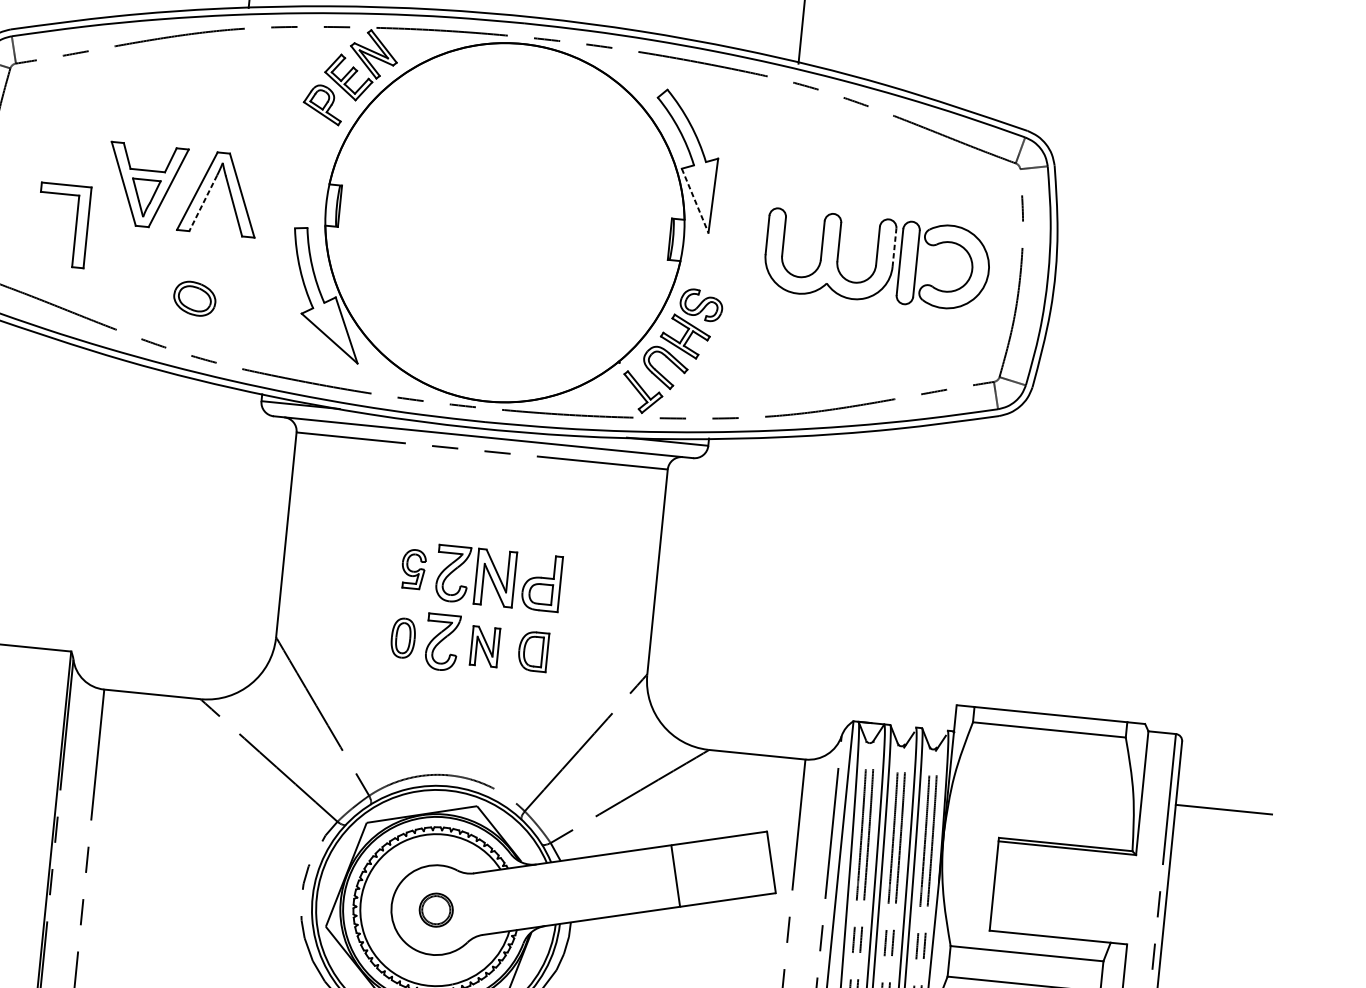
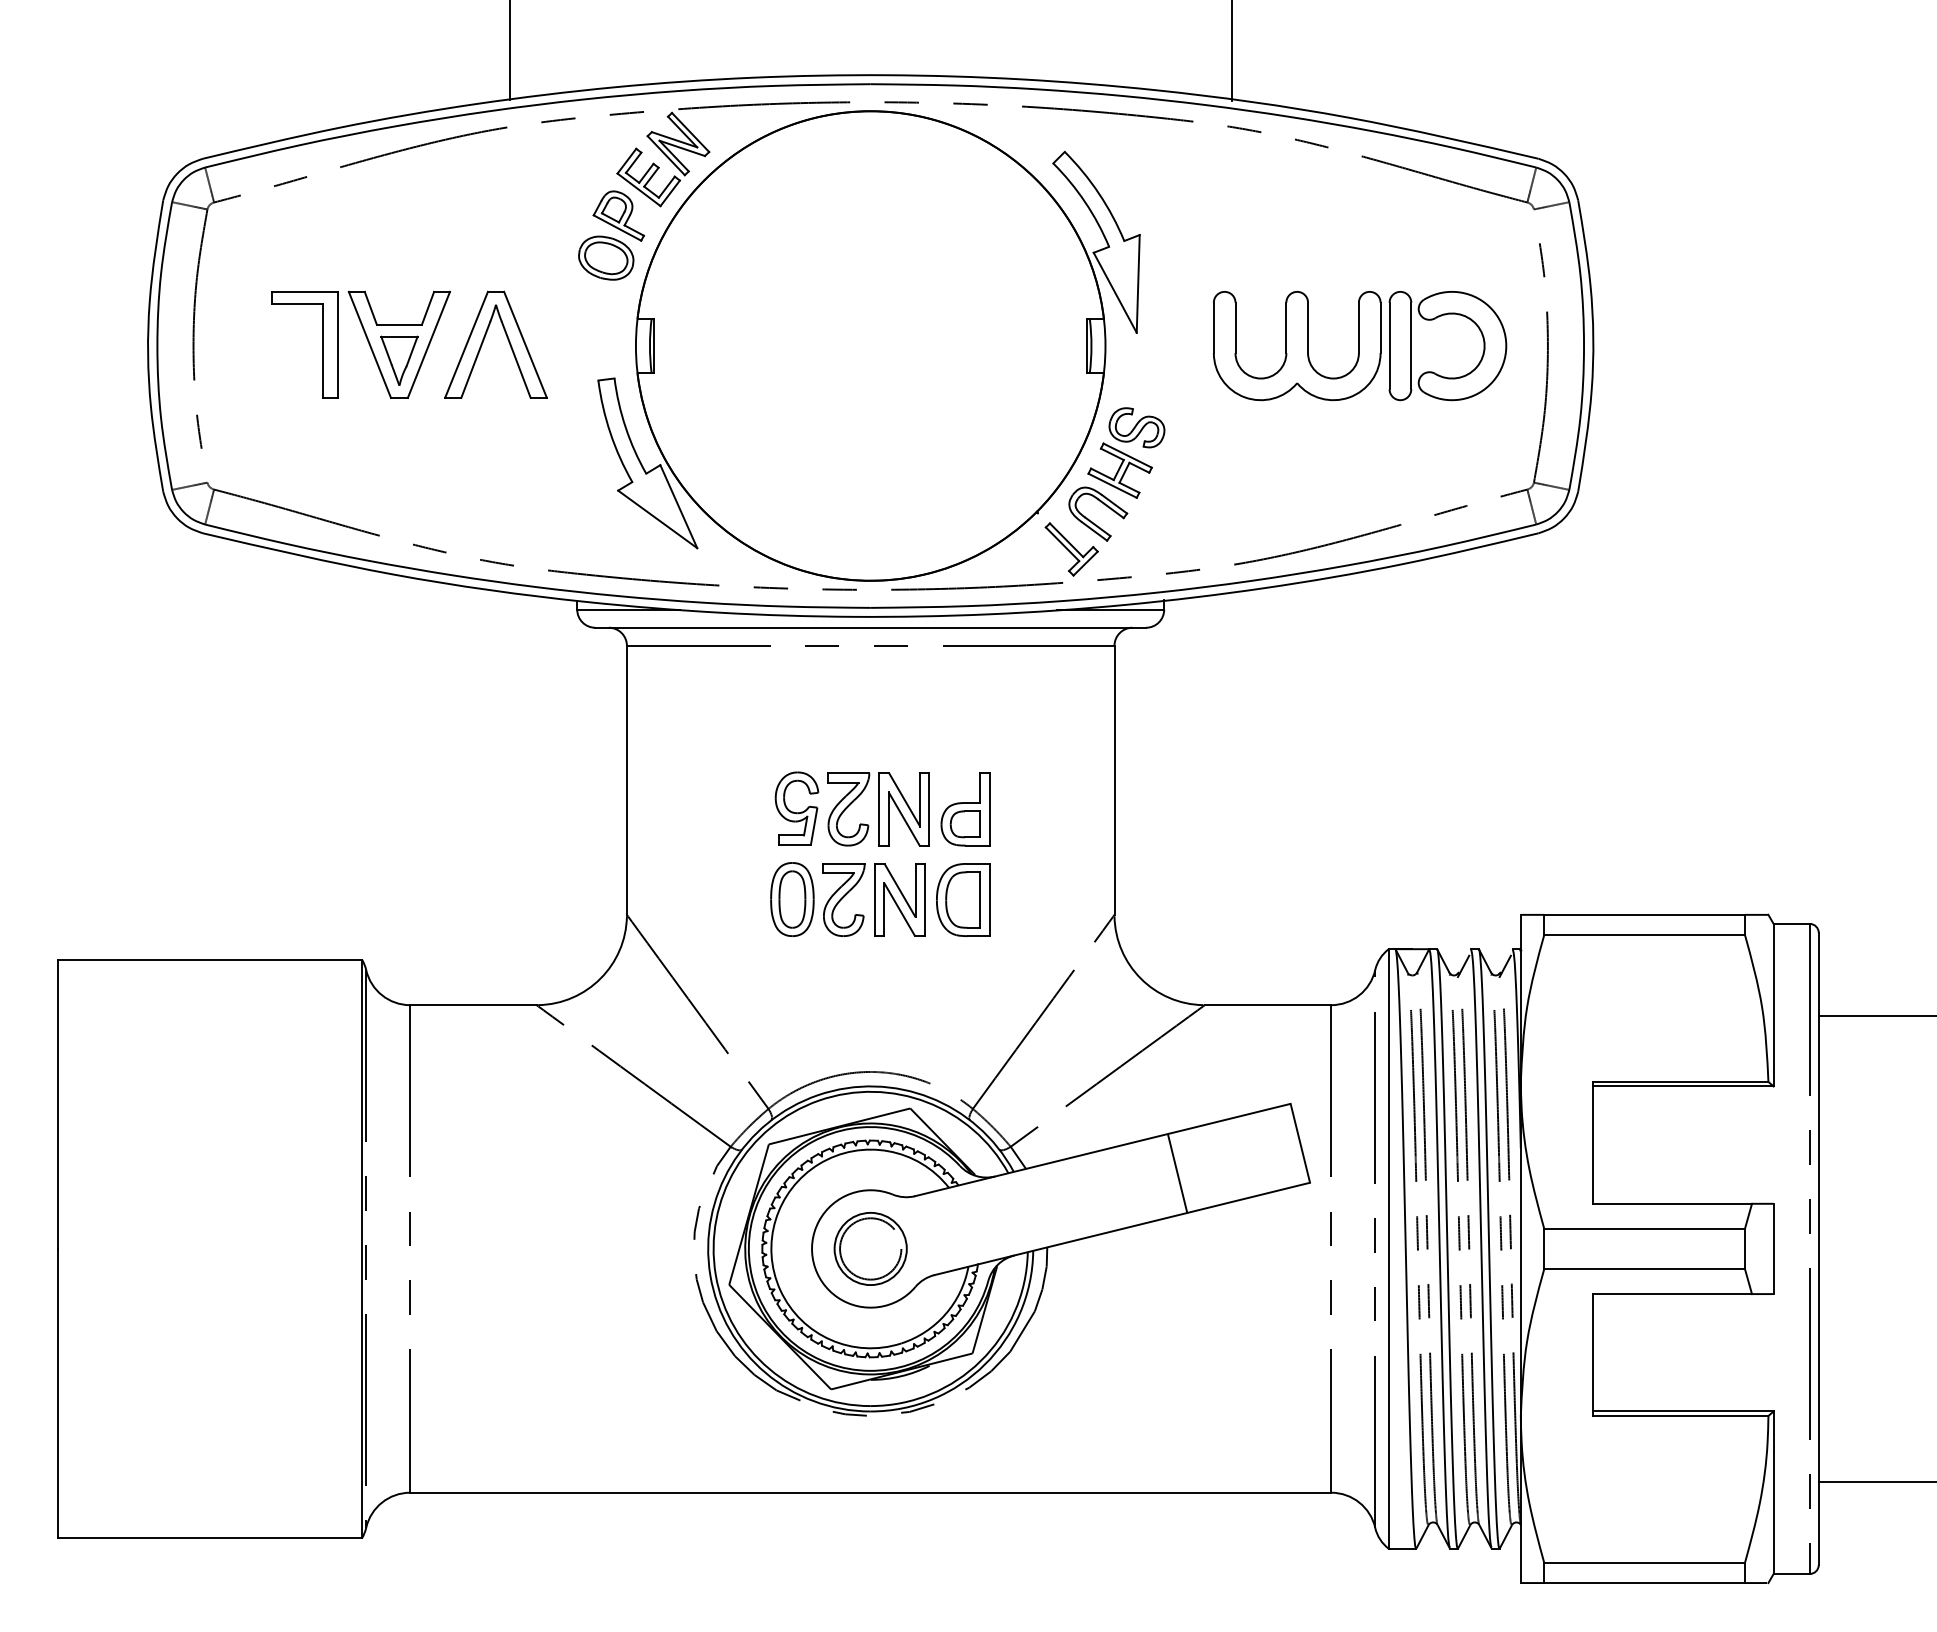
line: (695, 201) -> (1115, 293), dashed -> solid
line: (203, 202) -> (475, 359), dashed -> solid
part: (76, 226) -> (322, 344), moved
line: (894, 247) -> (1380, 327), dashed -> solid
part: (195, 298) -> (606, 257), moved
part: (413, 569) -> (796, 808), size x1.43
part: (403, 638) -> (792, 899), size x1.43
part: (484, 646) -> (899, 899), size x1.43
part: (533, 651) -> (963, 899), size x1.43
part: (436, 909) -> (870, 1248), size x1.67

